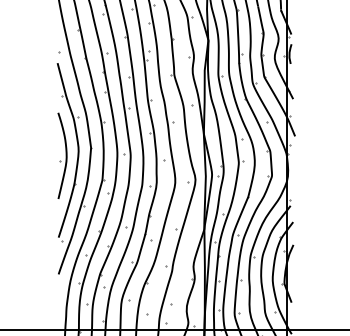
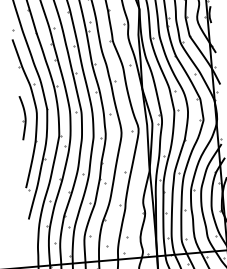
part: (62, 155) -> (23, 117), size x0.6

